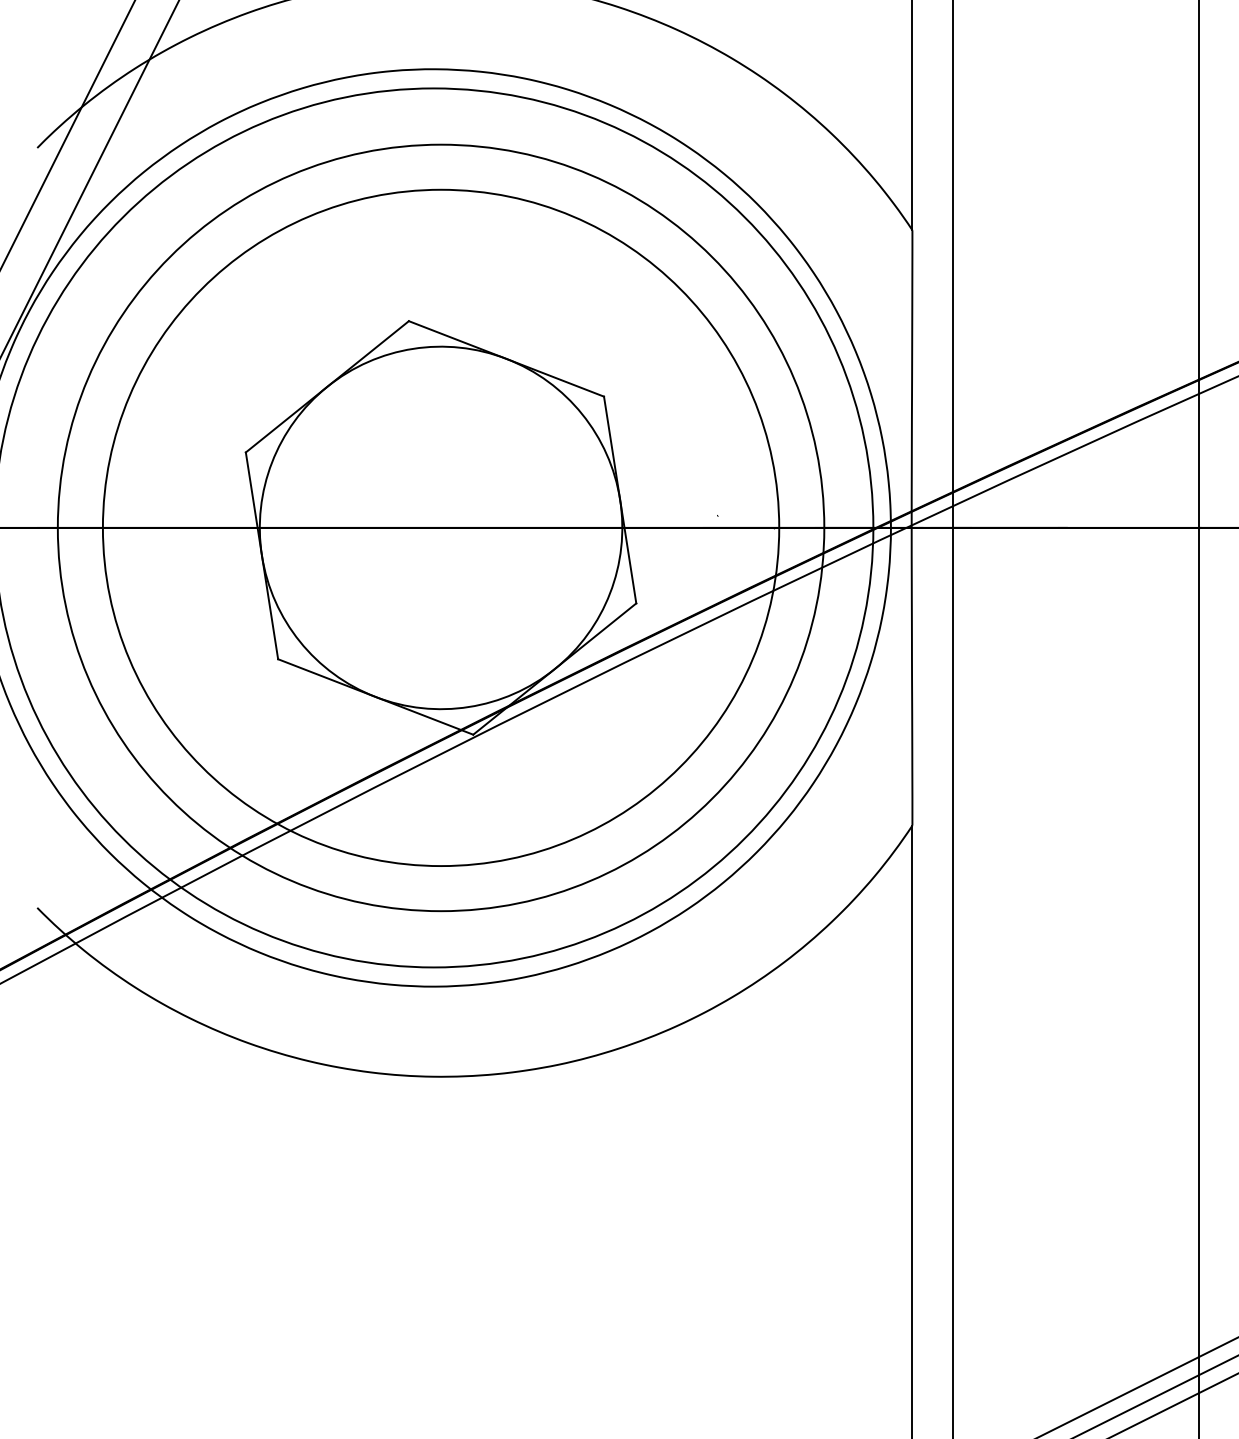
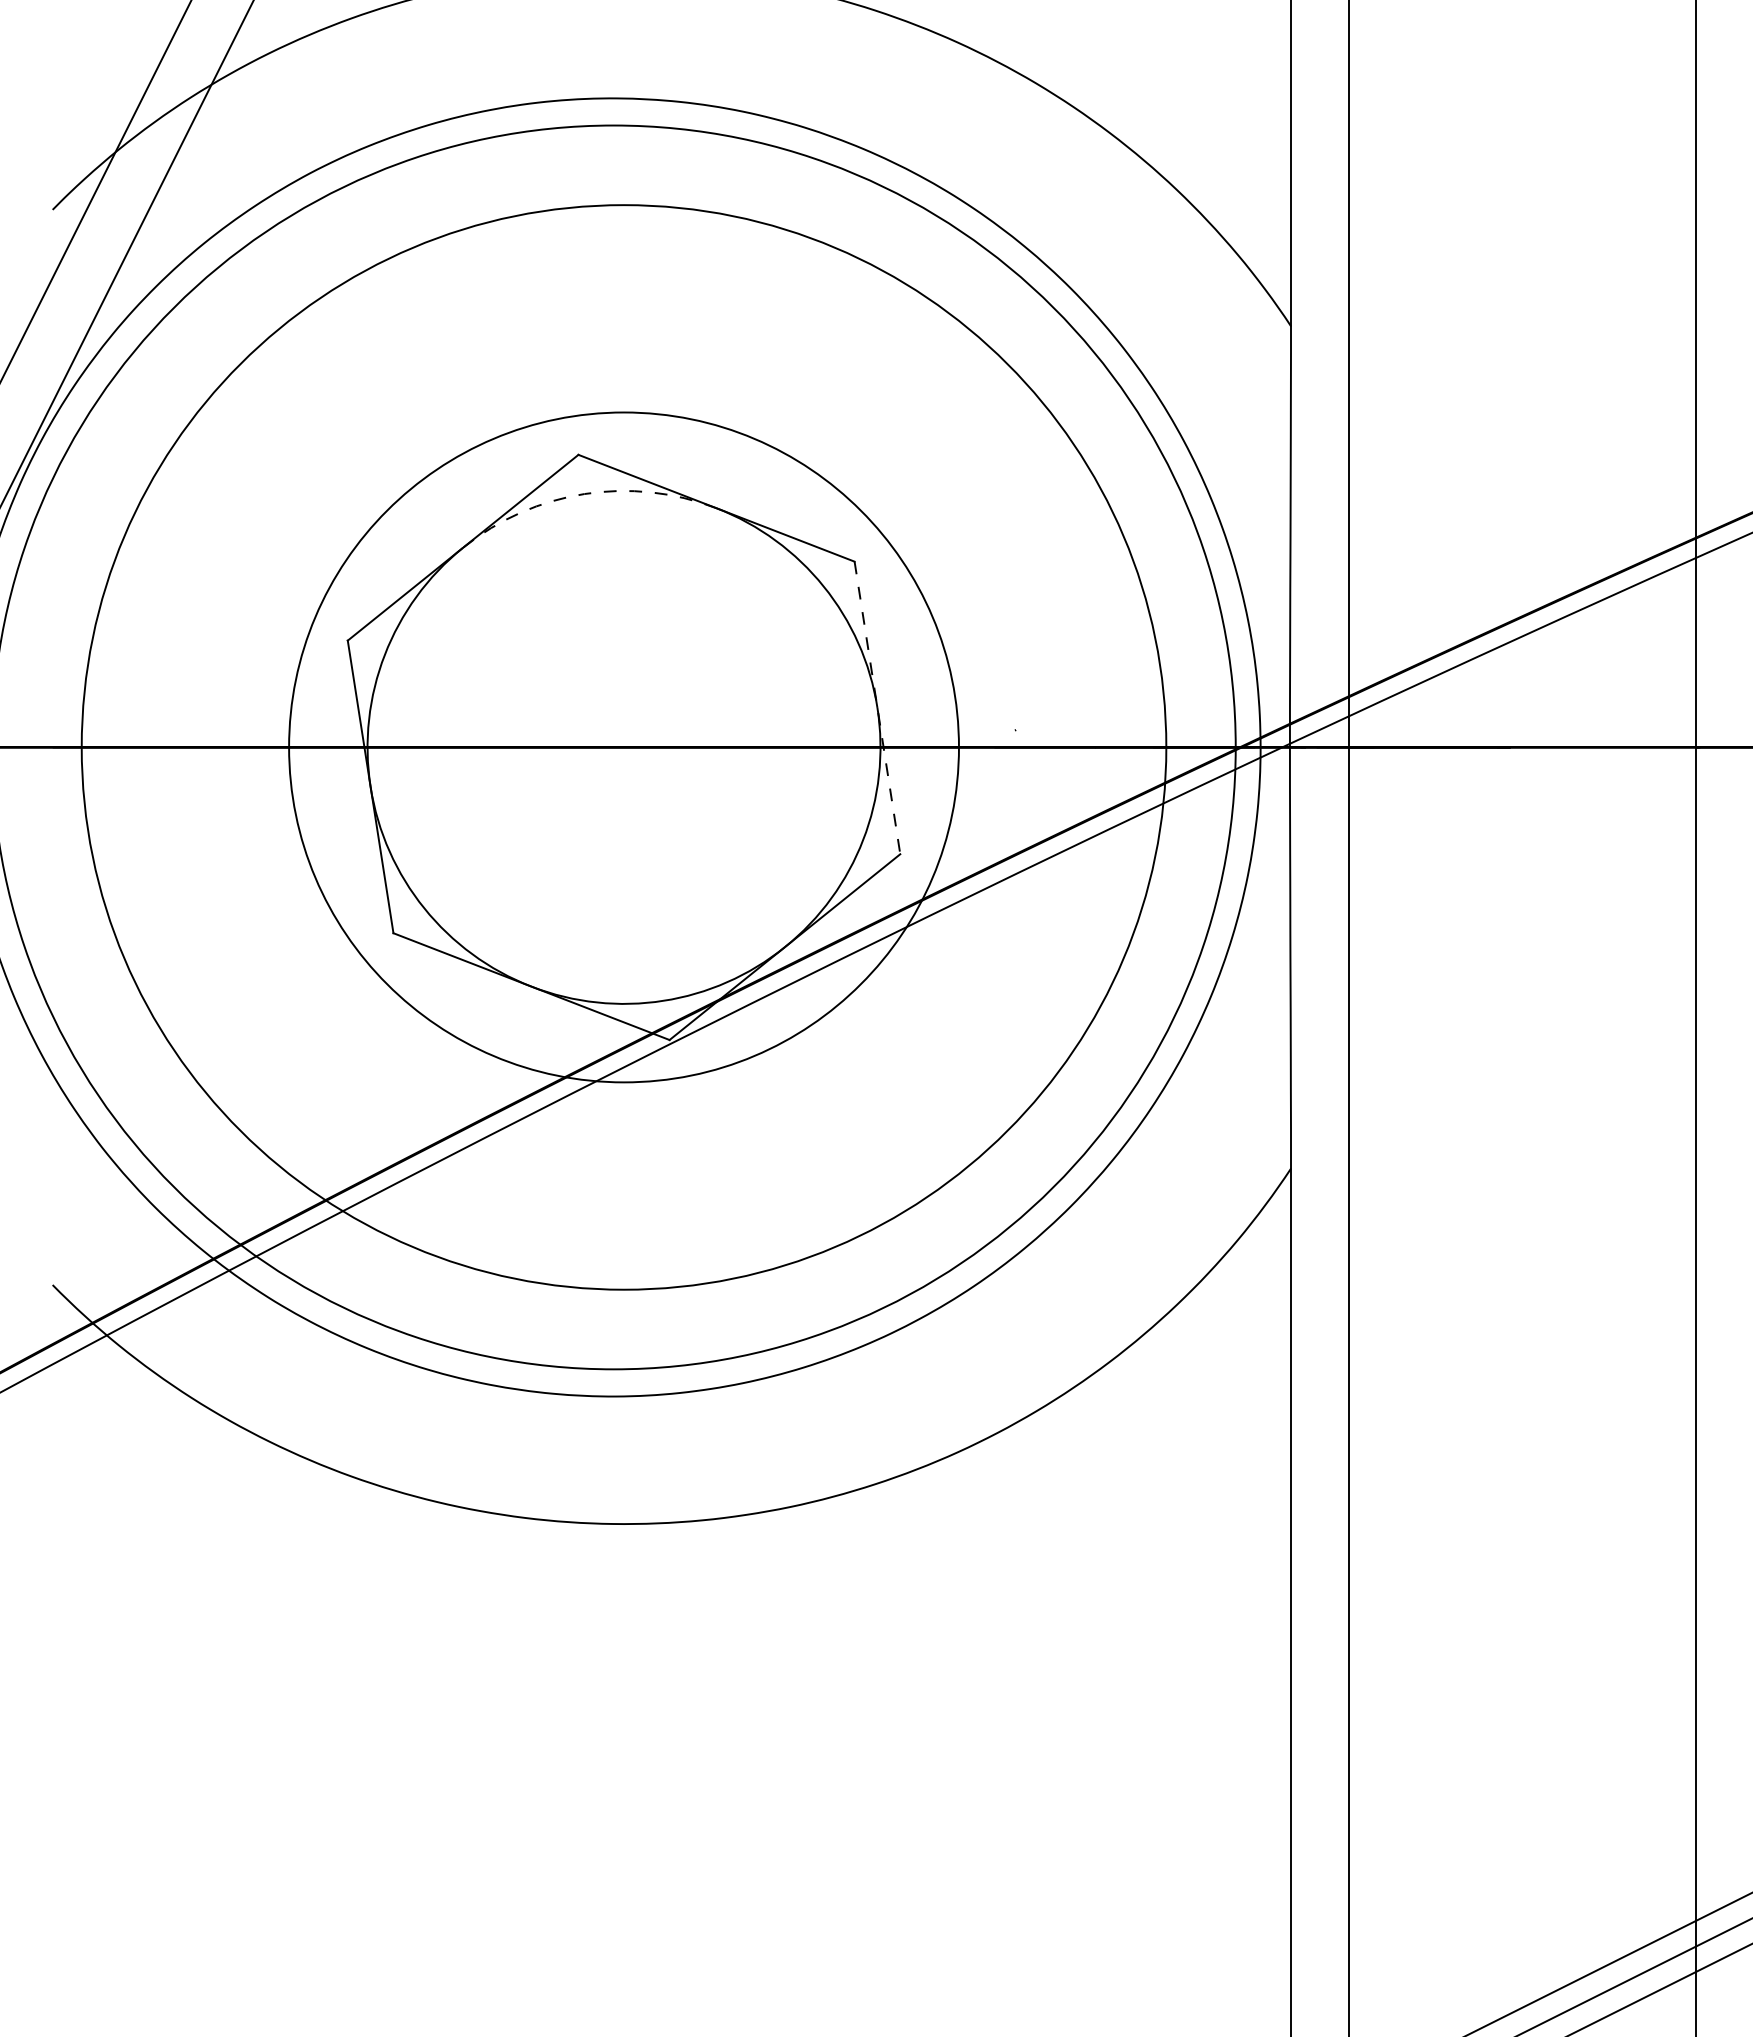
arc: (413, 349) -> (584, 494), solid -> dashed
line: (620, 500) -> (877, 708), solid -> dashed
circle: (440, 527) -> (623, 746), size x0.7

